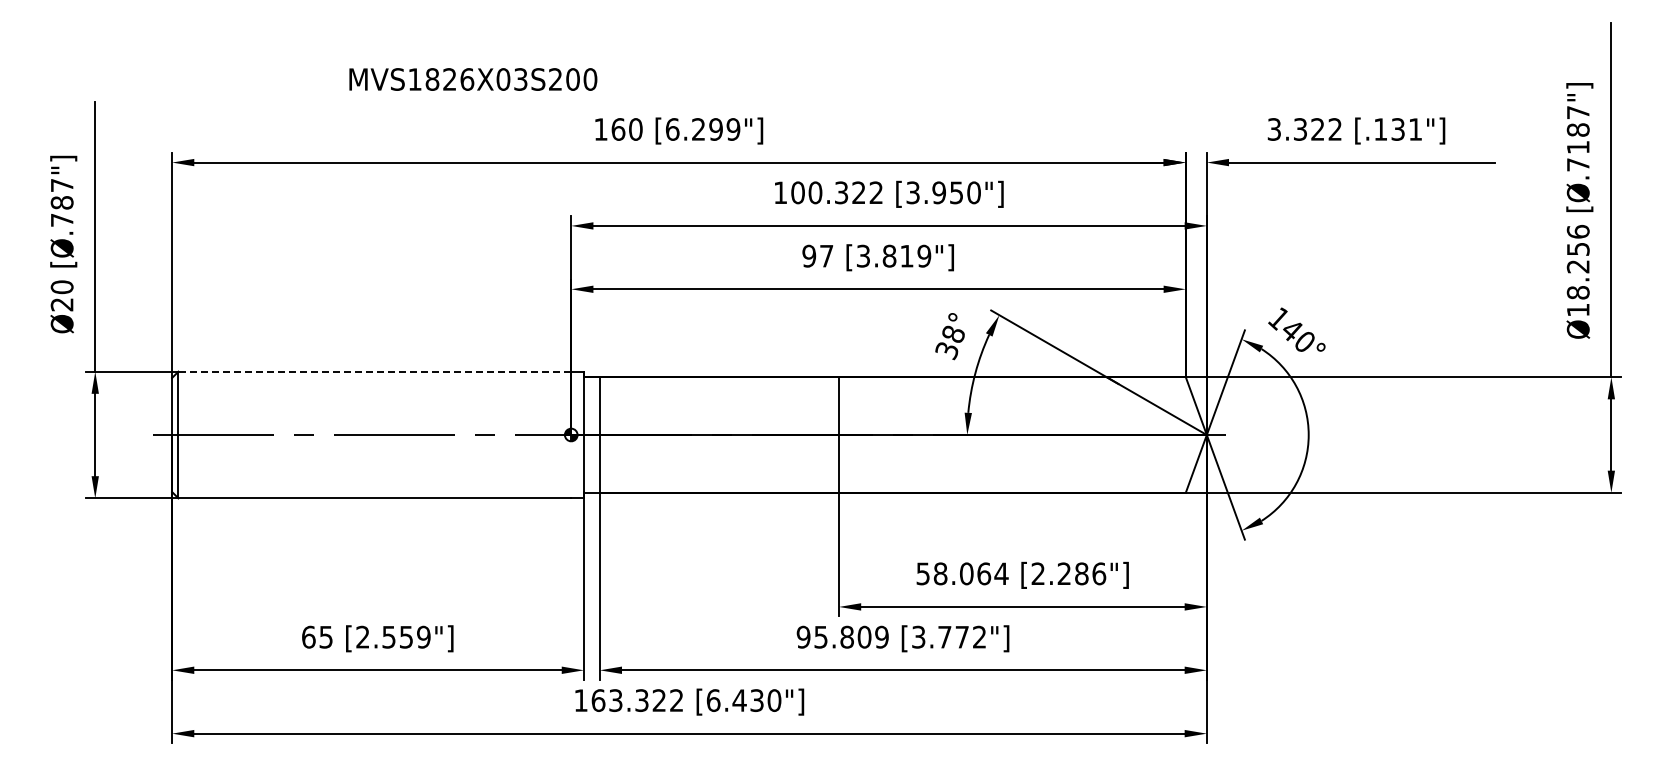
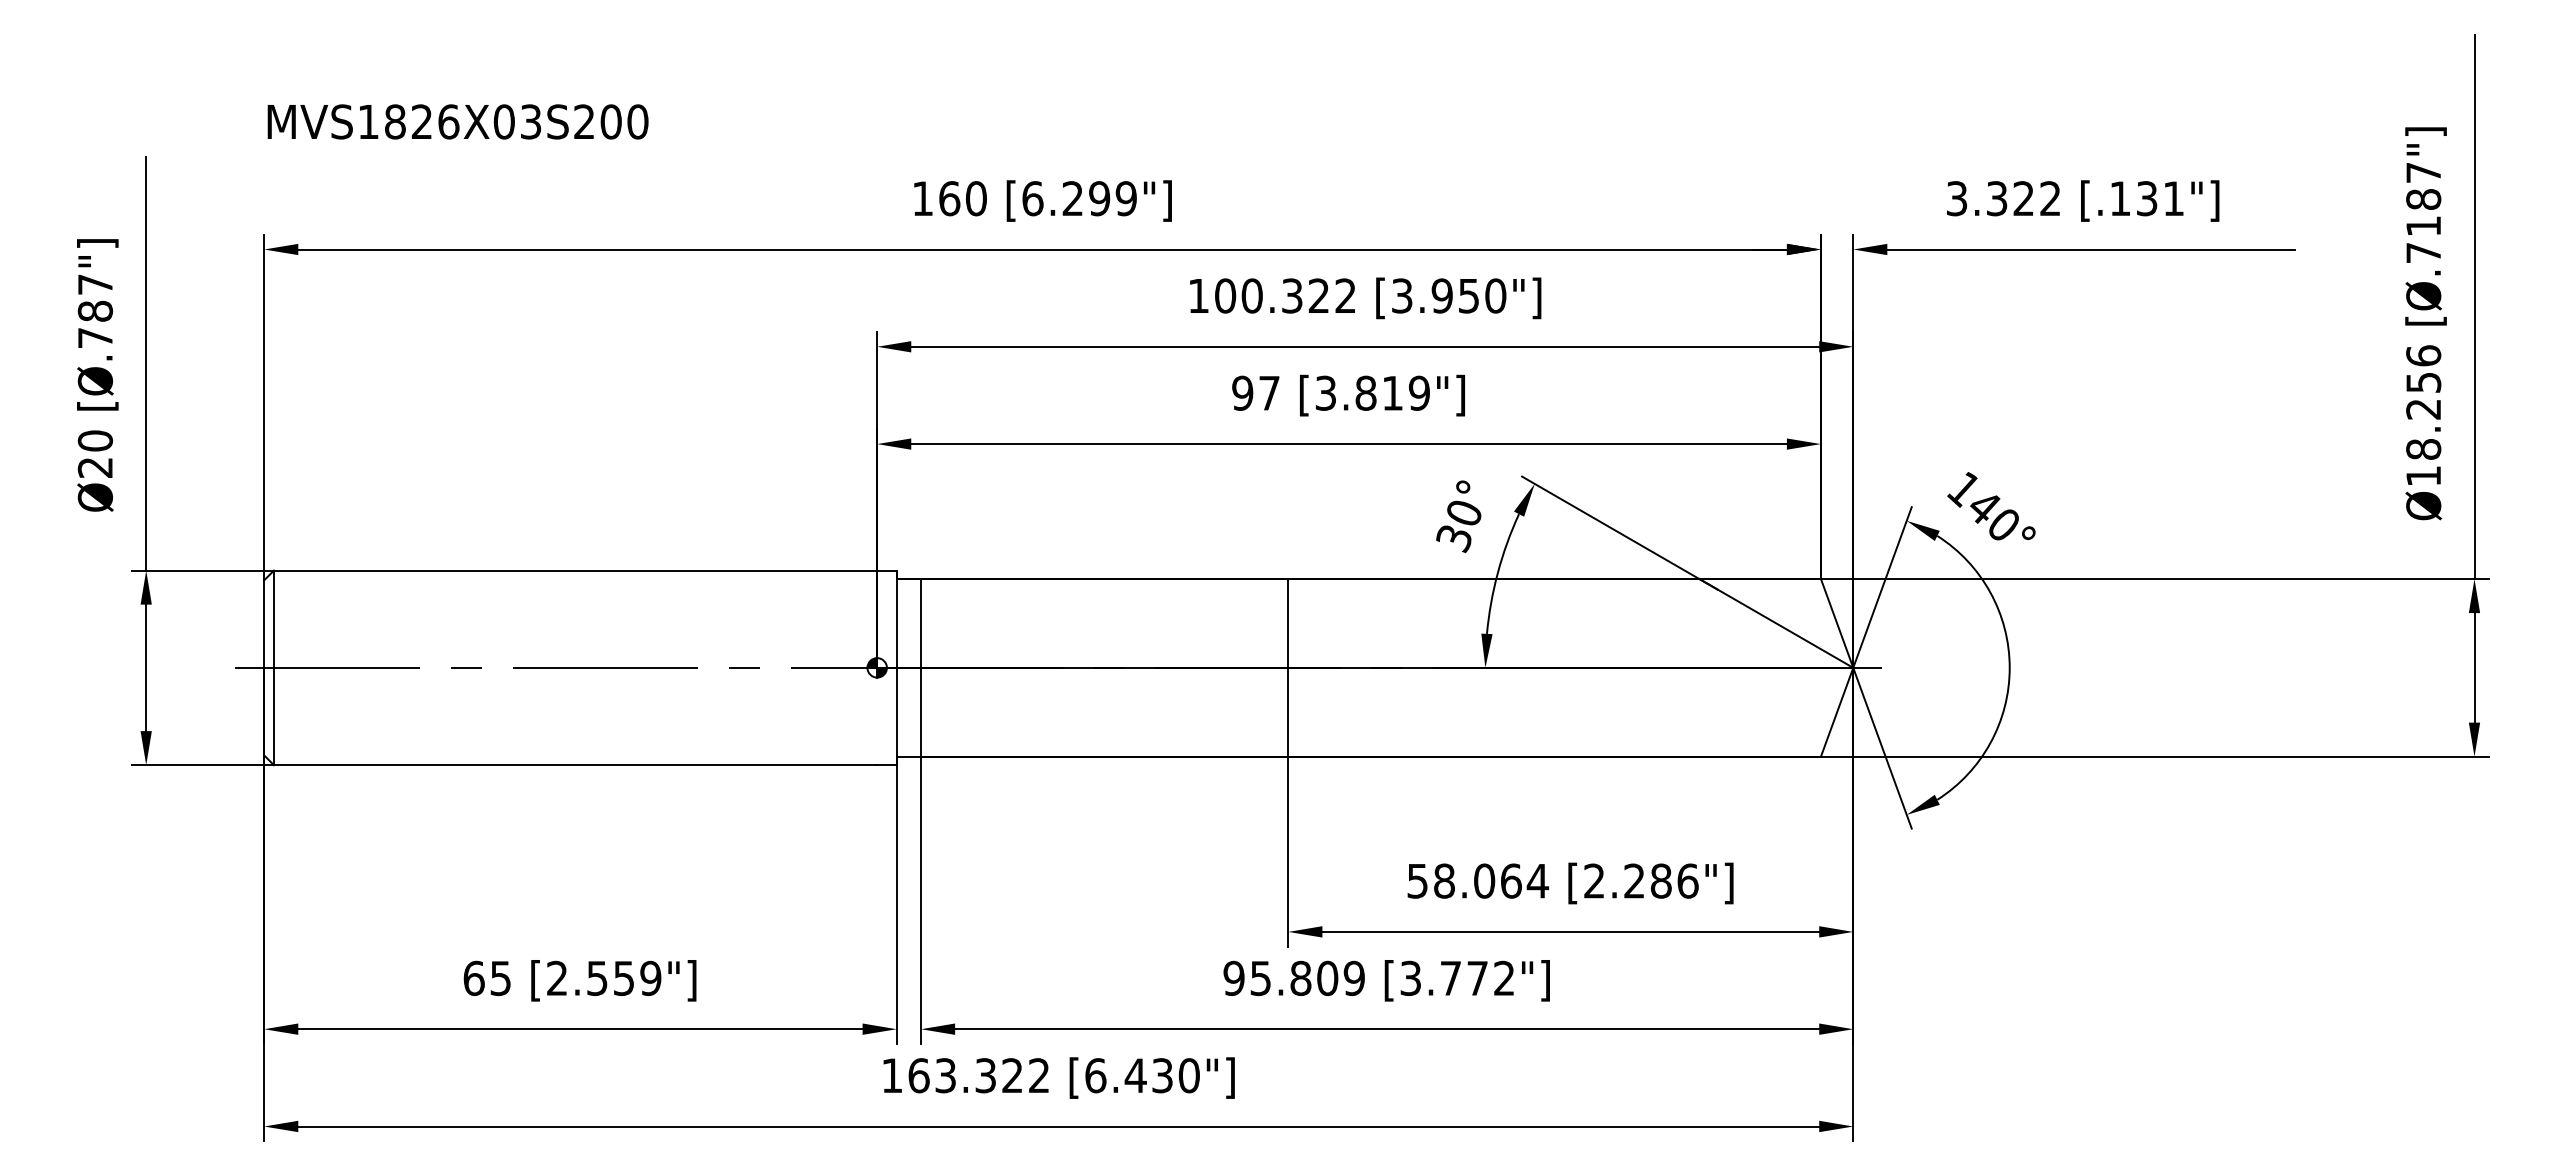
text: (473, 79) -> (458, 121), moved
text: (953, 333) -> (1464, 511), 38° -> 30°
line: (374, 371) -> (575, 570), dashed -> solid

